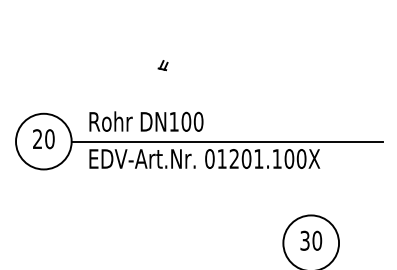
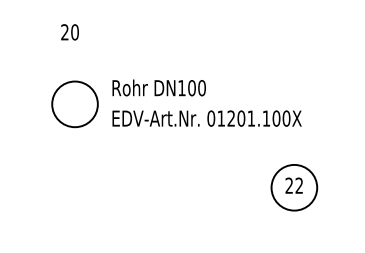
part: (162, 64) -> (172, 41), removed
text: (43, 139) -> (69, 32), moved
line: (227, 141) -> (225, 104), removed
text: (311, 240) -> (294, 185), 30 -> 22

